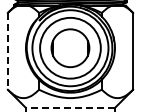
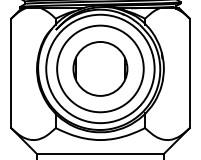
line: (7, 51) -> (10, 73), dashed -> solid
line: (70, 107) -> (100, 153), dashed -> solid

